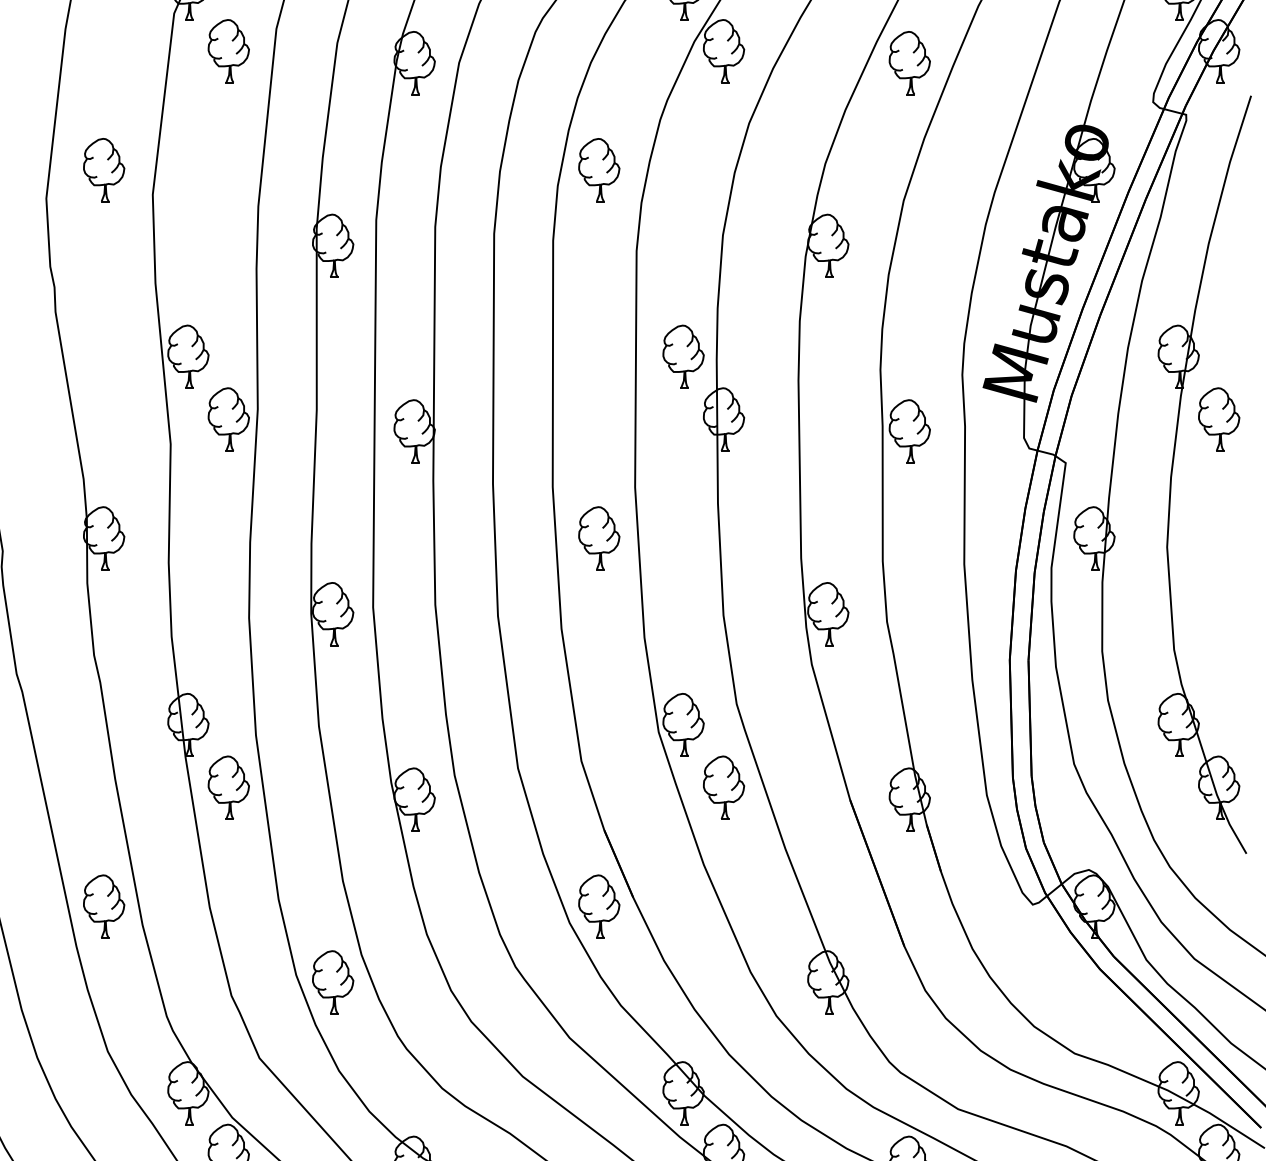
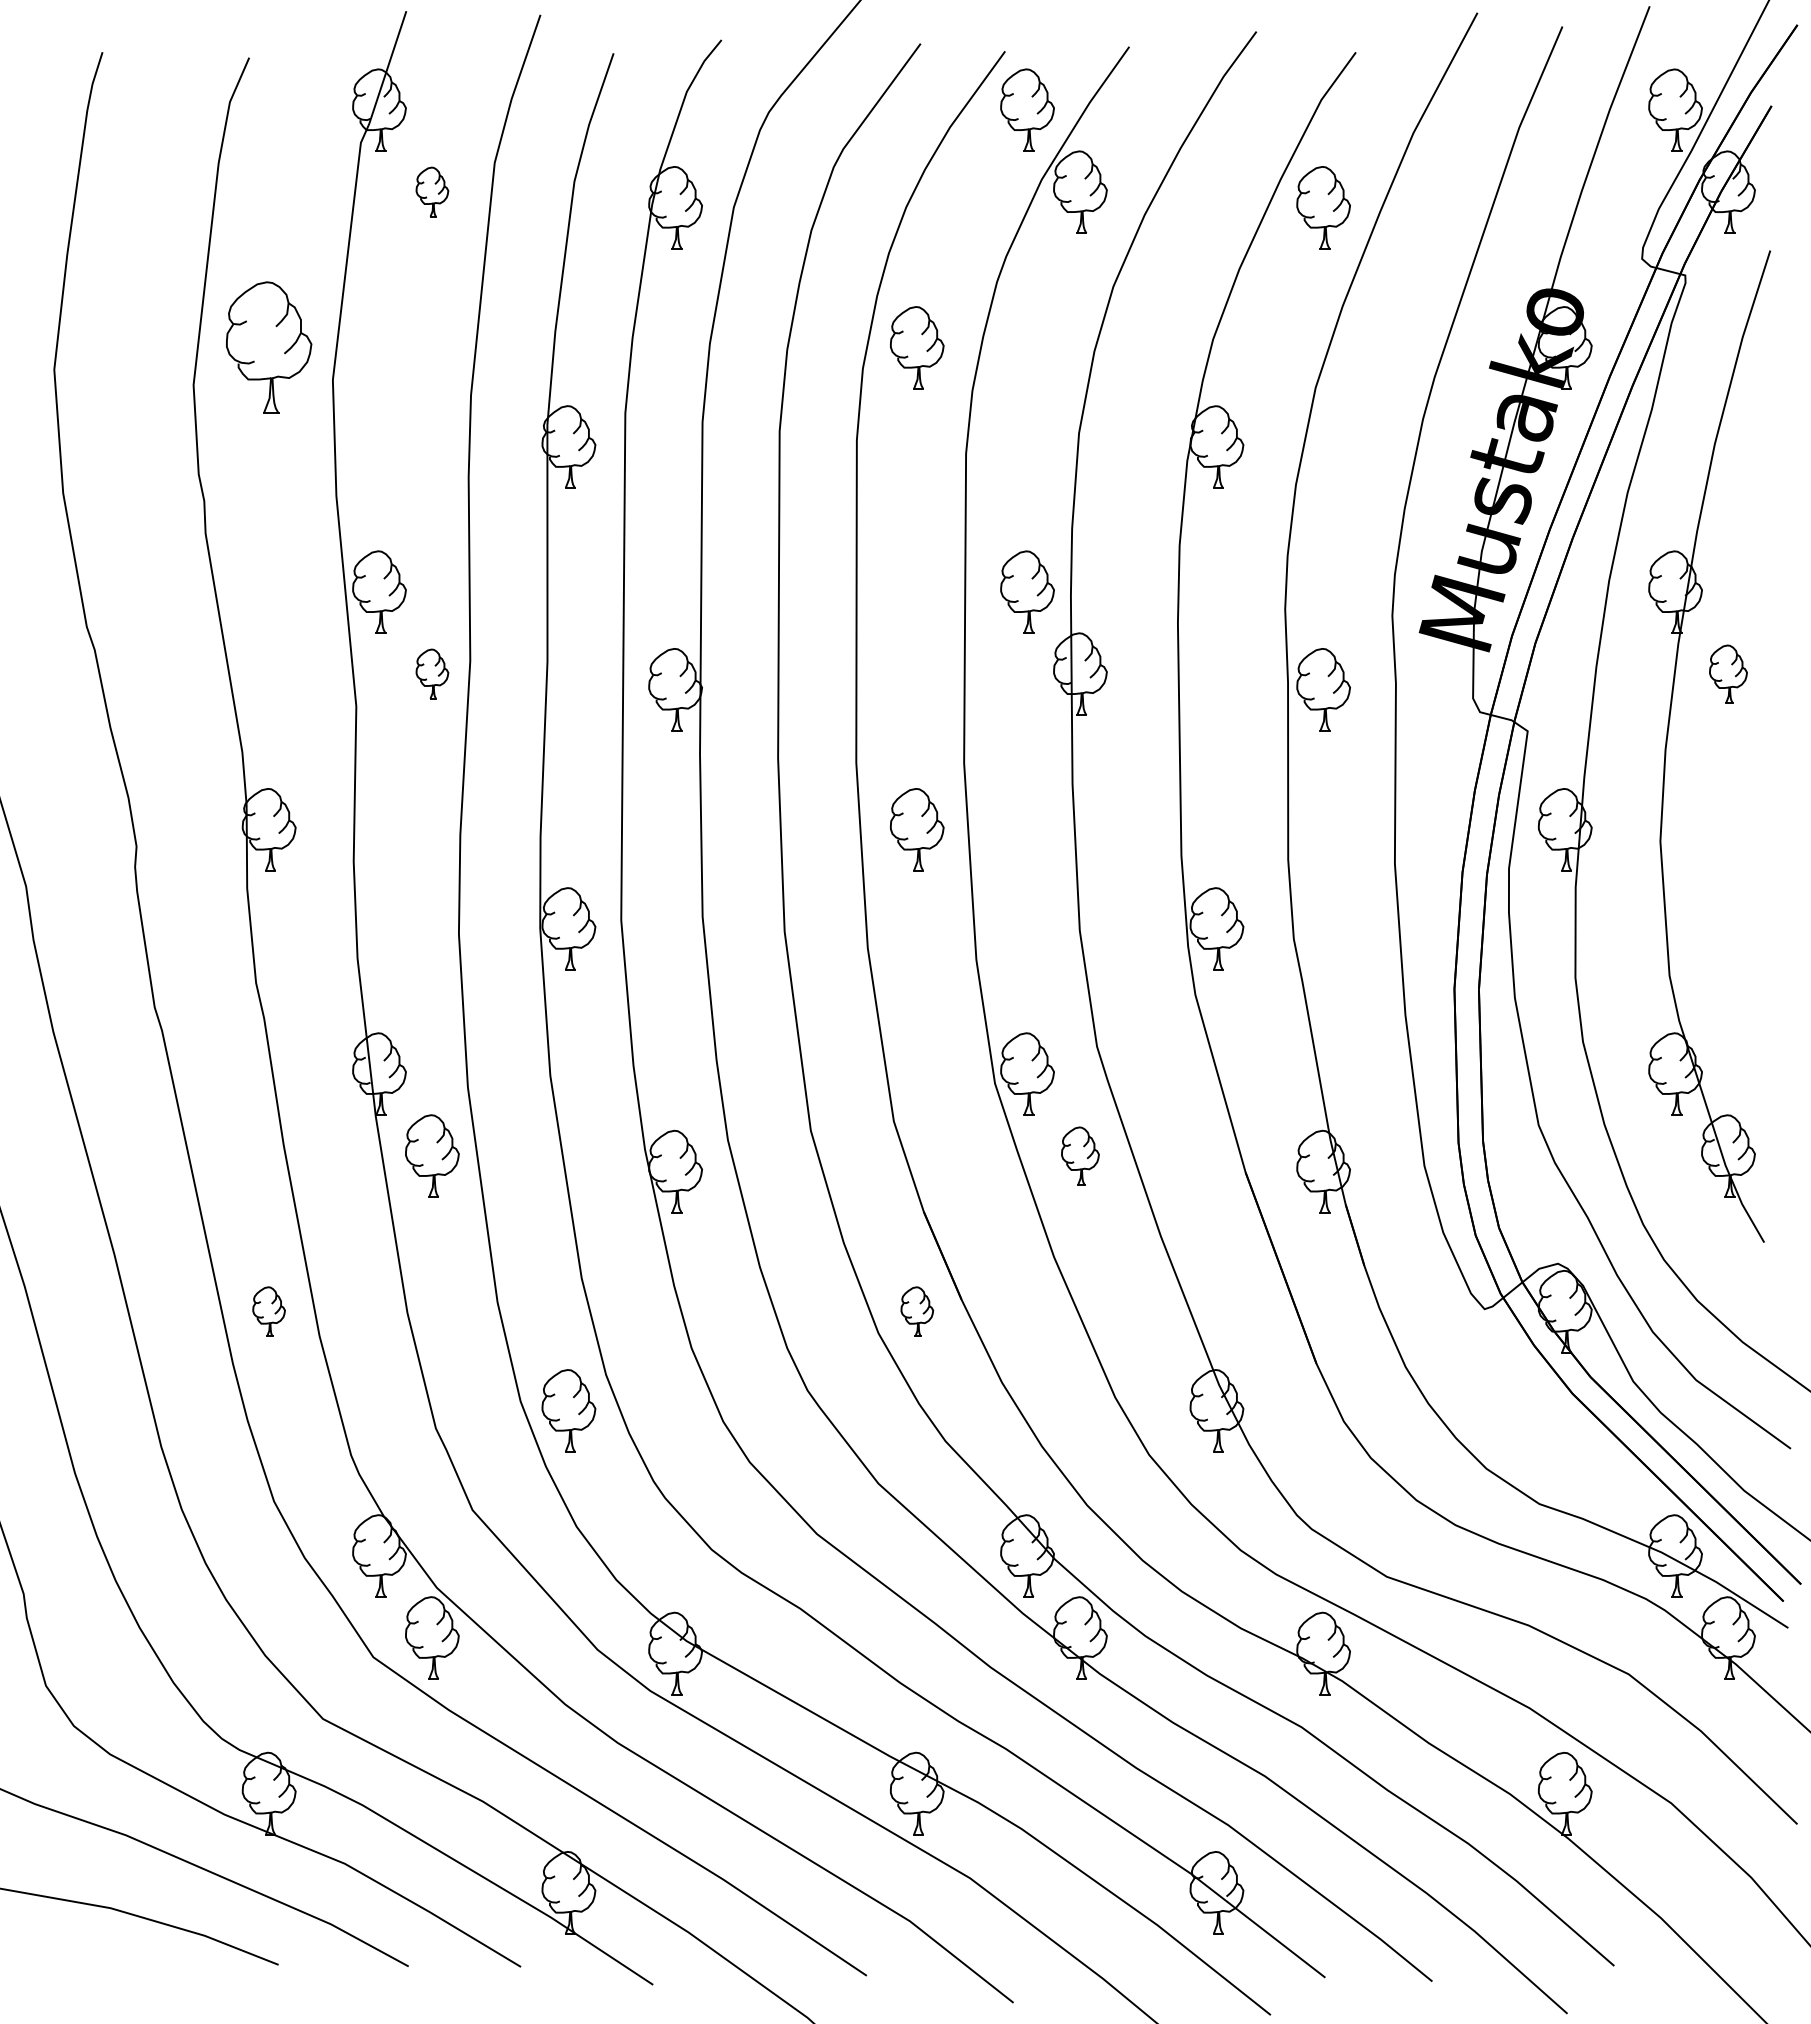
part: (228, 50) -> (432, 191), size x0.6
part: (104, 169) -> (269, 347), size x1.6
part: (228, 418) -> (432, 673), size x0.6
part: (1219, 418) -> (1728, 673), size x0.7
part: (724, 787) -> (1080, 1155), size x0.7
part: (103, 906) -> (268, 1311), size x0.6
part: (599, 906) -> (917, 1311), size x0.6

